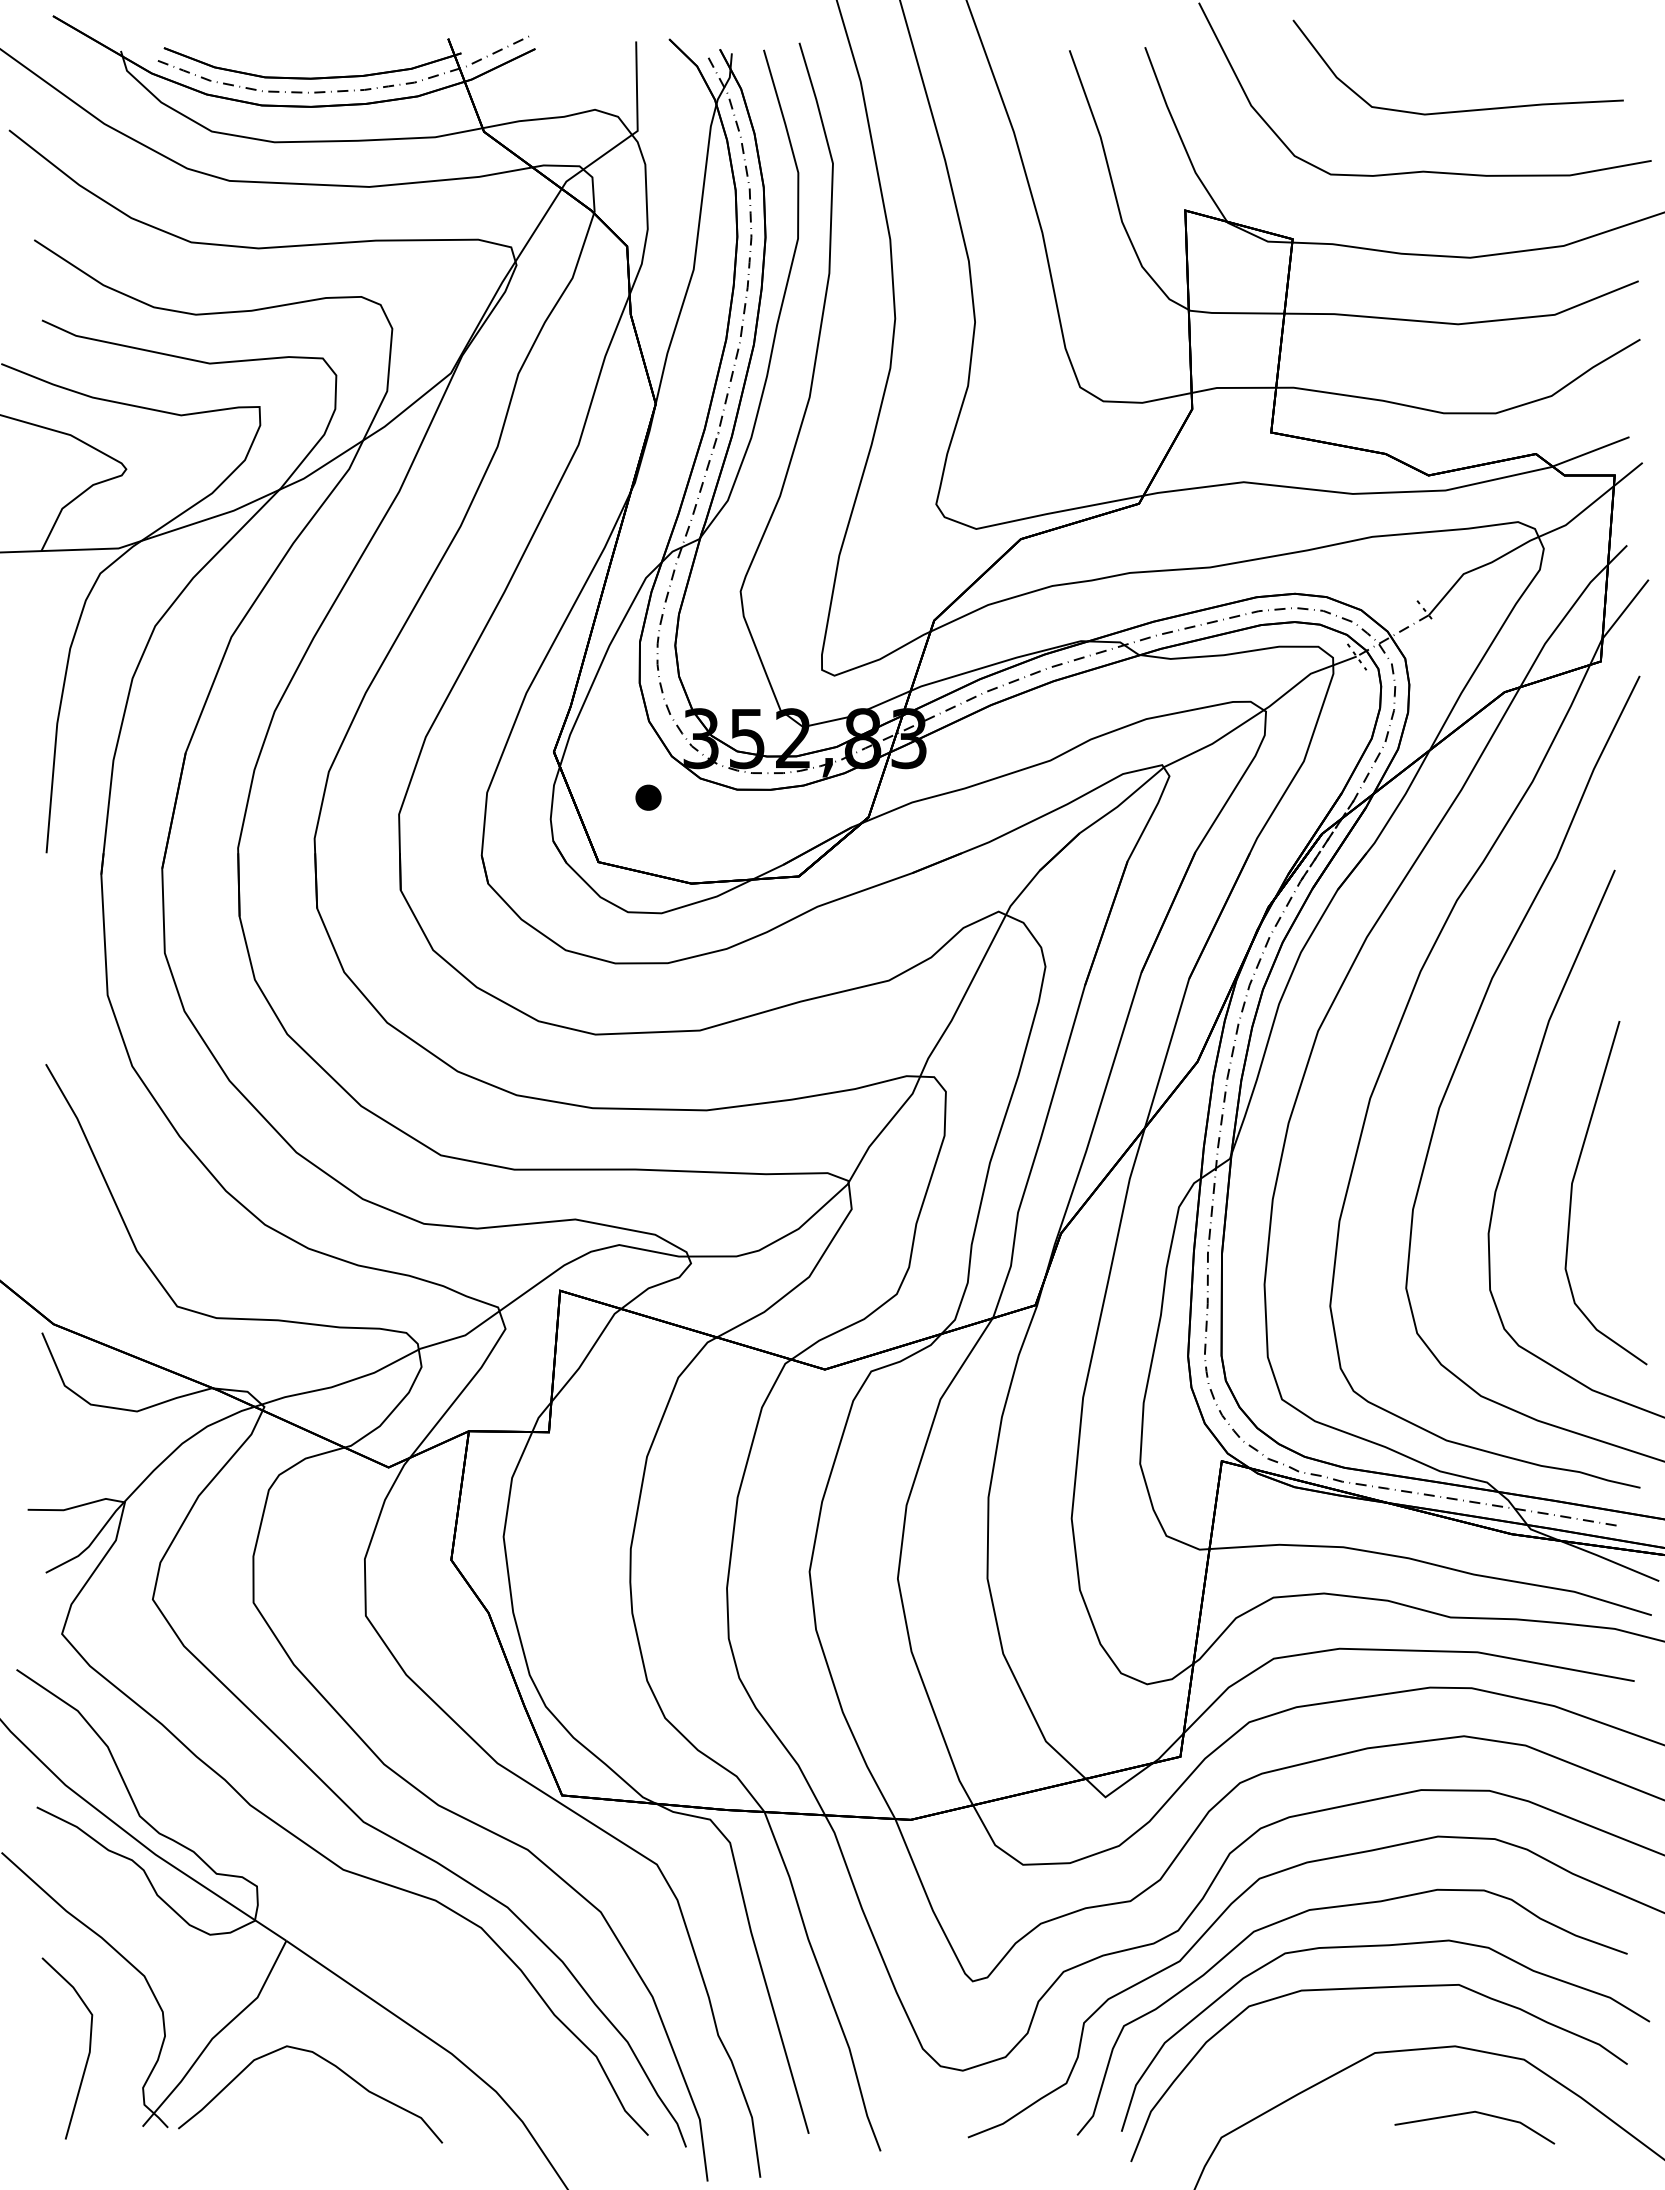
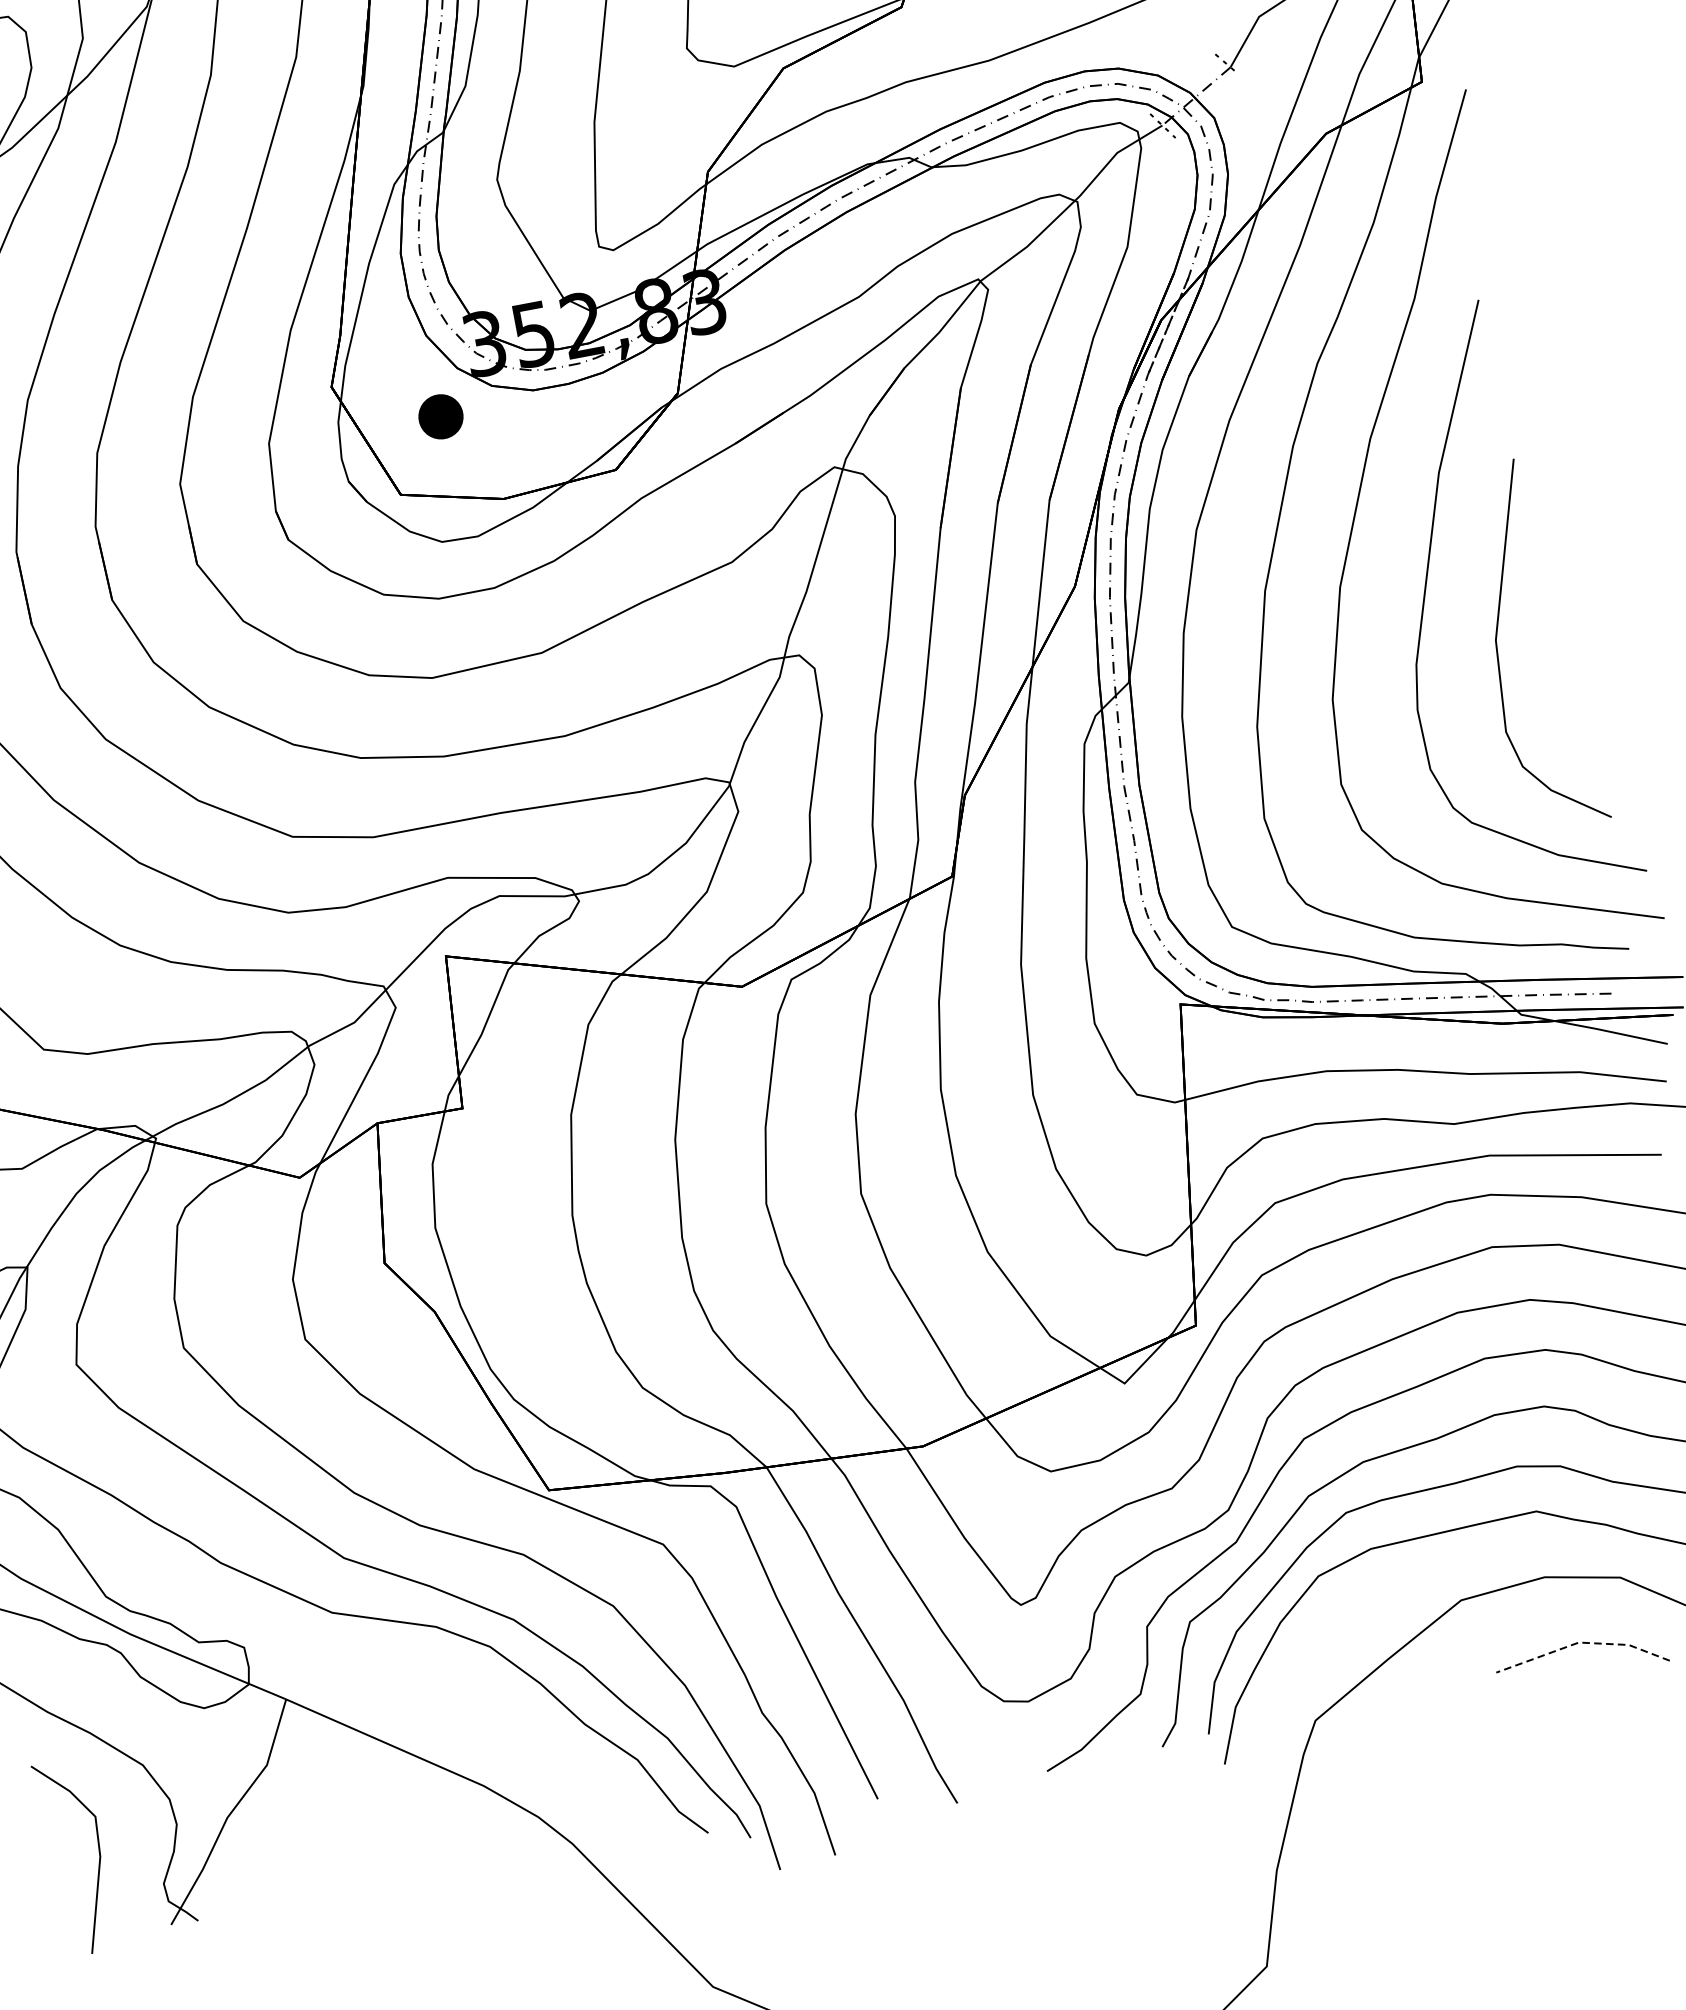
part: (648, 797) -> (440, 416), size x1.6
curve: (327, 2062) -> (354, 1819), removed
line: (1477, 2112) -> (1581, 1642), solid -> dashed

